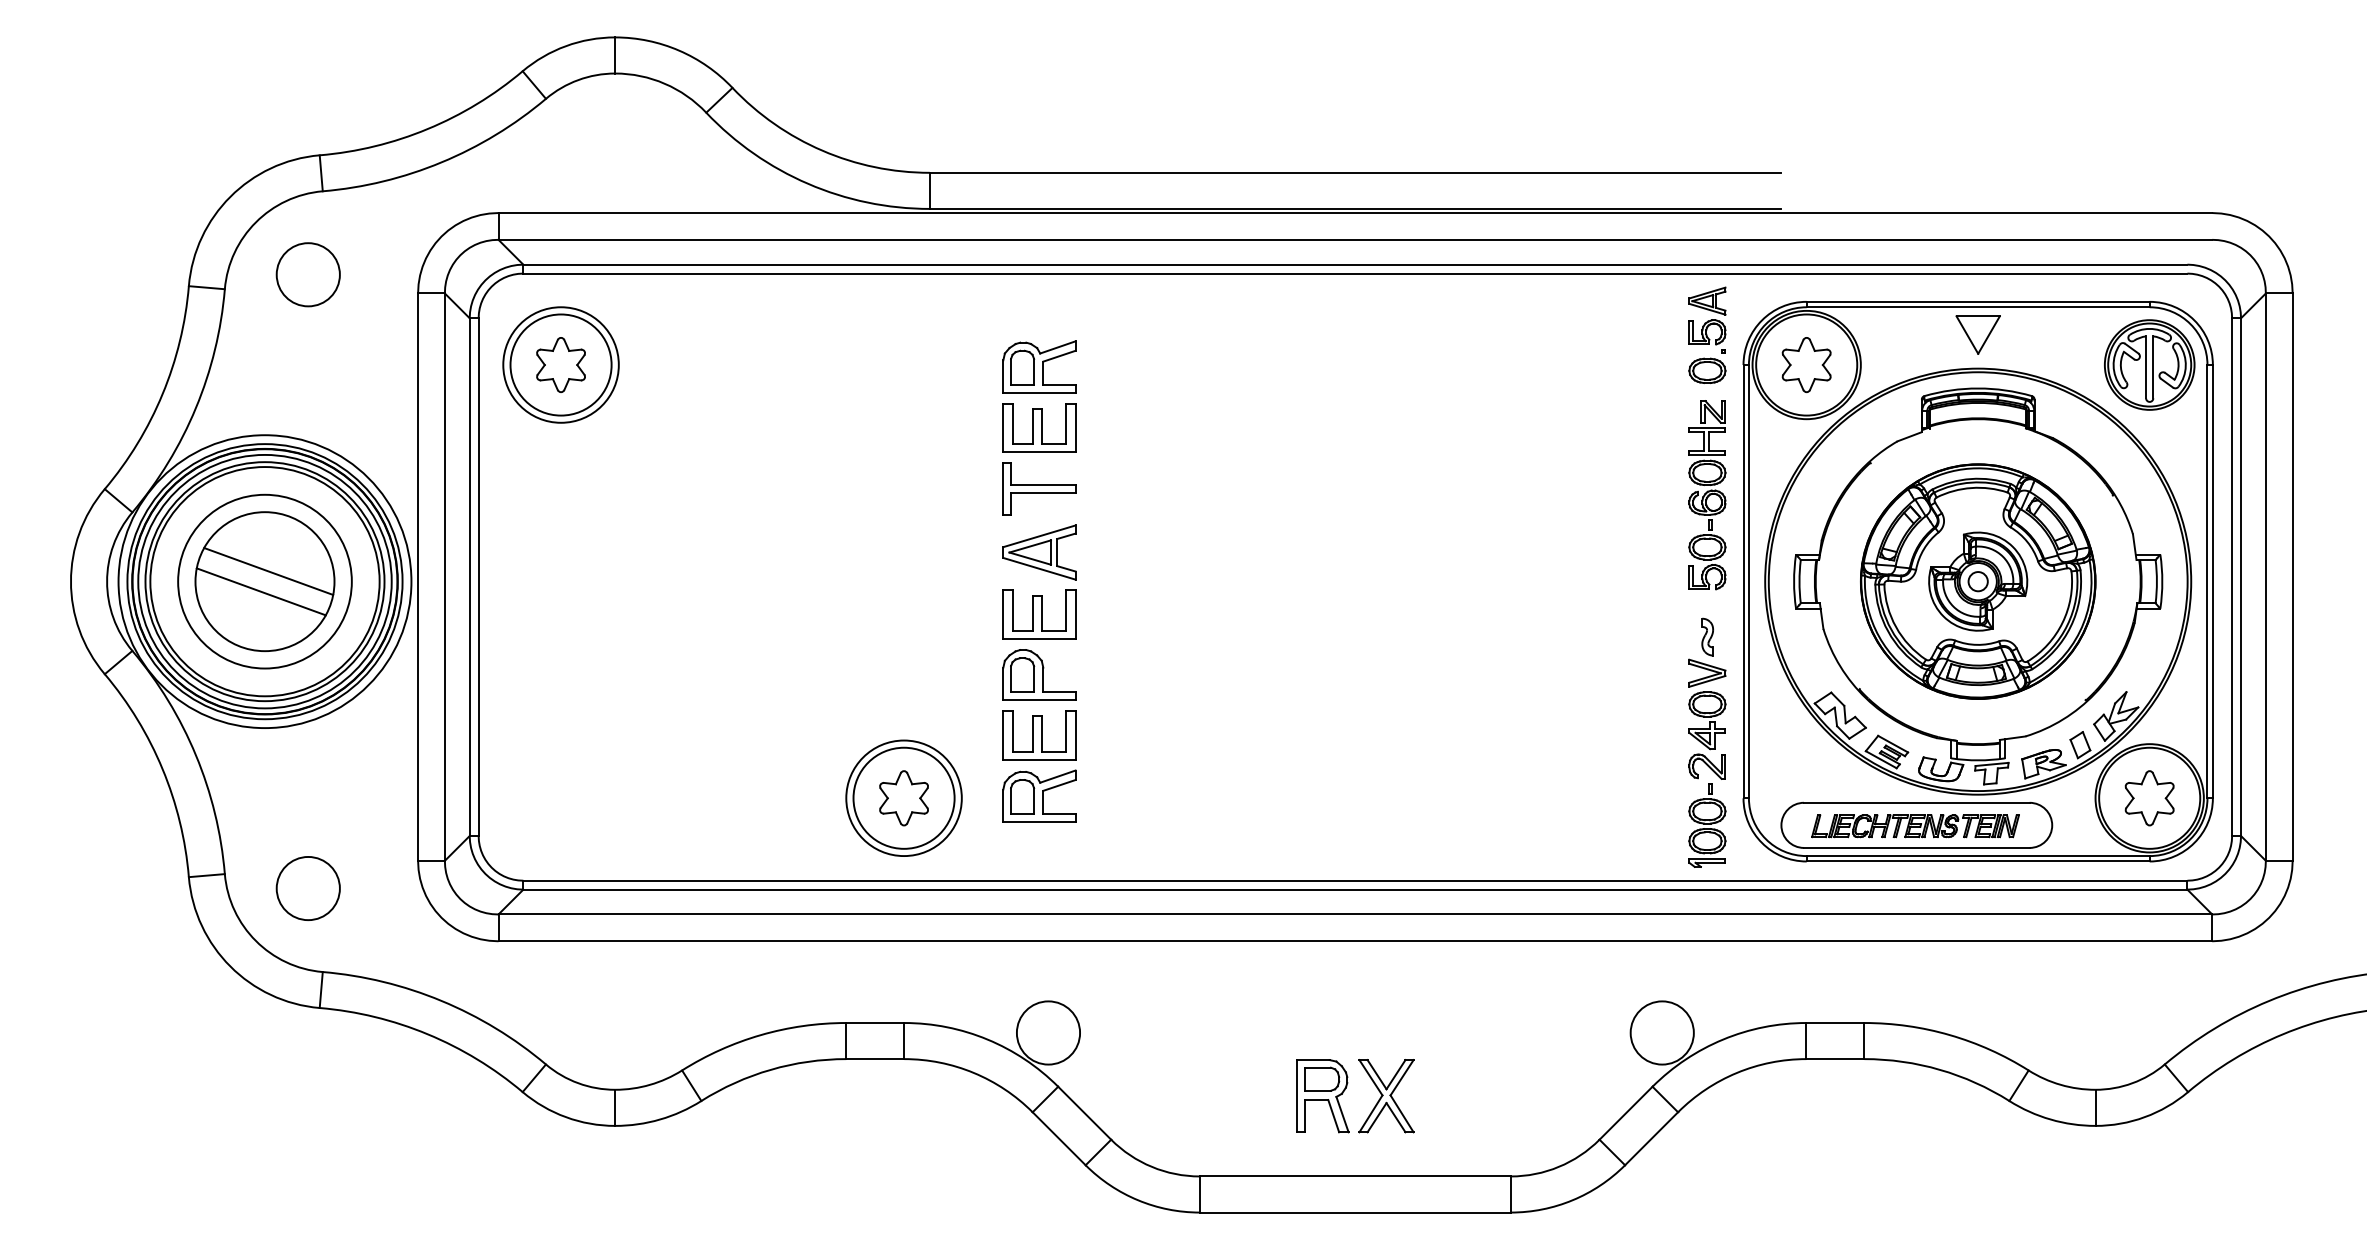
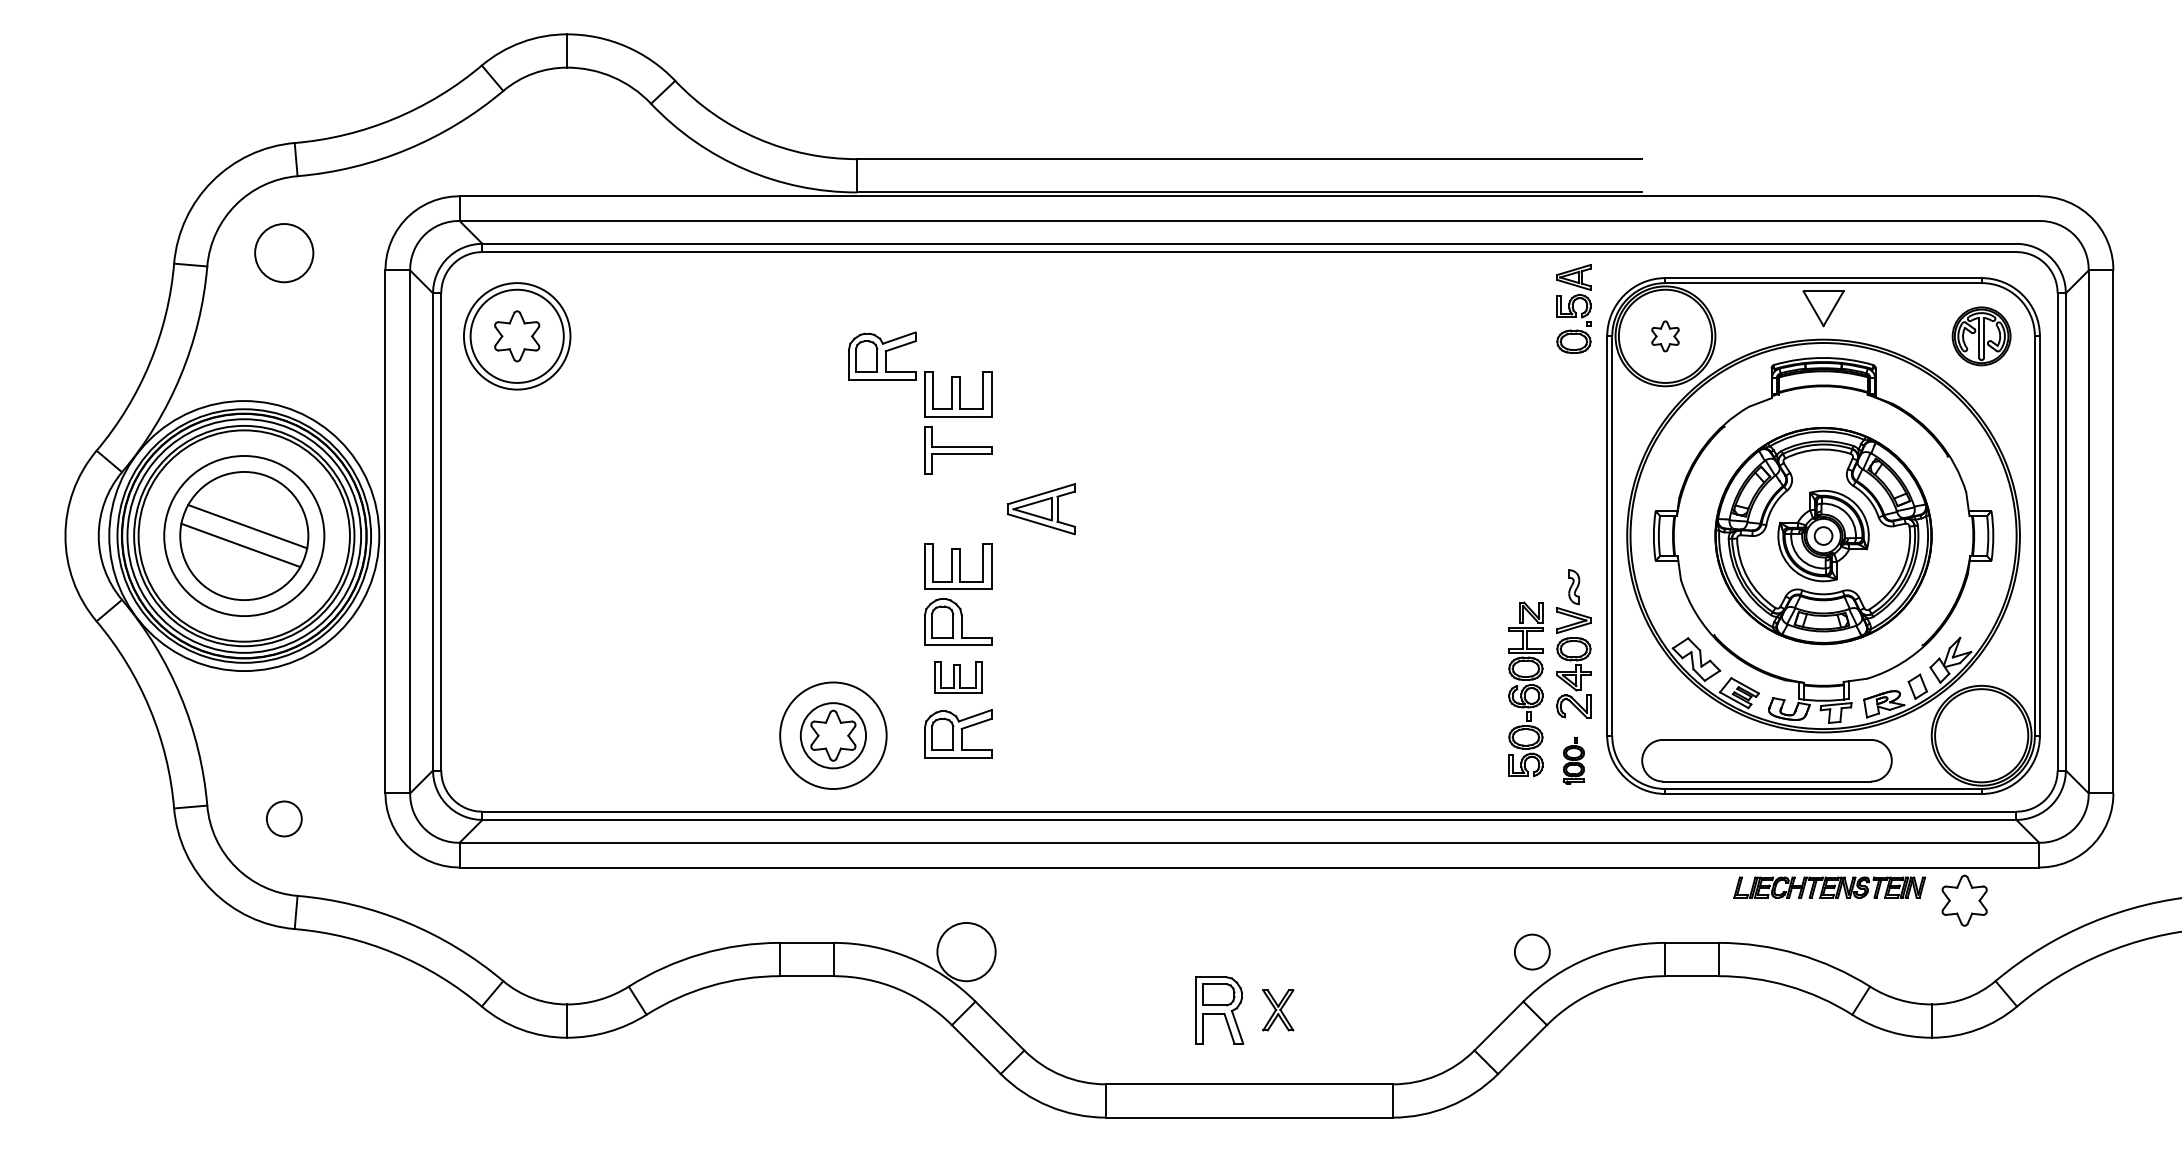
part: (1806, 365) -> (1665, 336), size x0.6
part: (2149, 365) -> (1981, 336), size x0.7
part: (1039, 366) -> (882, 355), moved
part: (1706, 495) -> (1525, 689), moved
part: (1039, 552) -> (1041, 509), moved
part: (1039, 735) -> (958, 677), size x0.7
circle: (904, 798) -> (833, 735), size x0.7
part: (2149, 798) -> (1964, 900), moved
part: (1706, 825) -> (1573, 760), size x0.6
part: (1915, 826) -> (1829, 887), moved
circle: (308, 888) -> (284, 818), size x0.6
circle: (1662, 1032) -> (1532, 951), size x0.6
part: (1386, 1096) -> (1278, 1010), size x0.6

